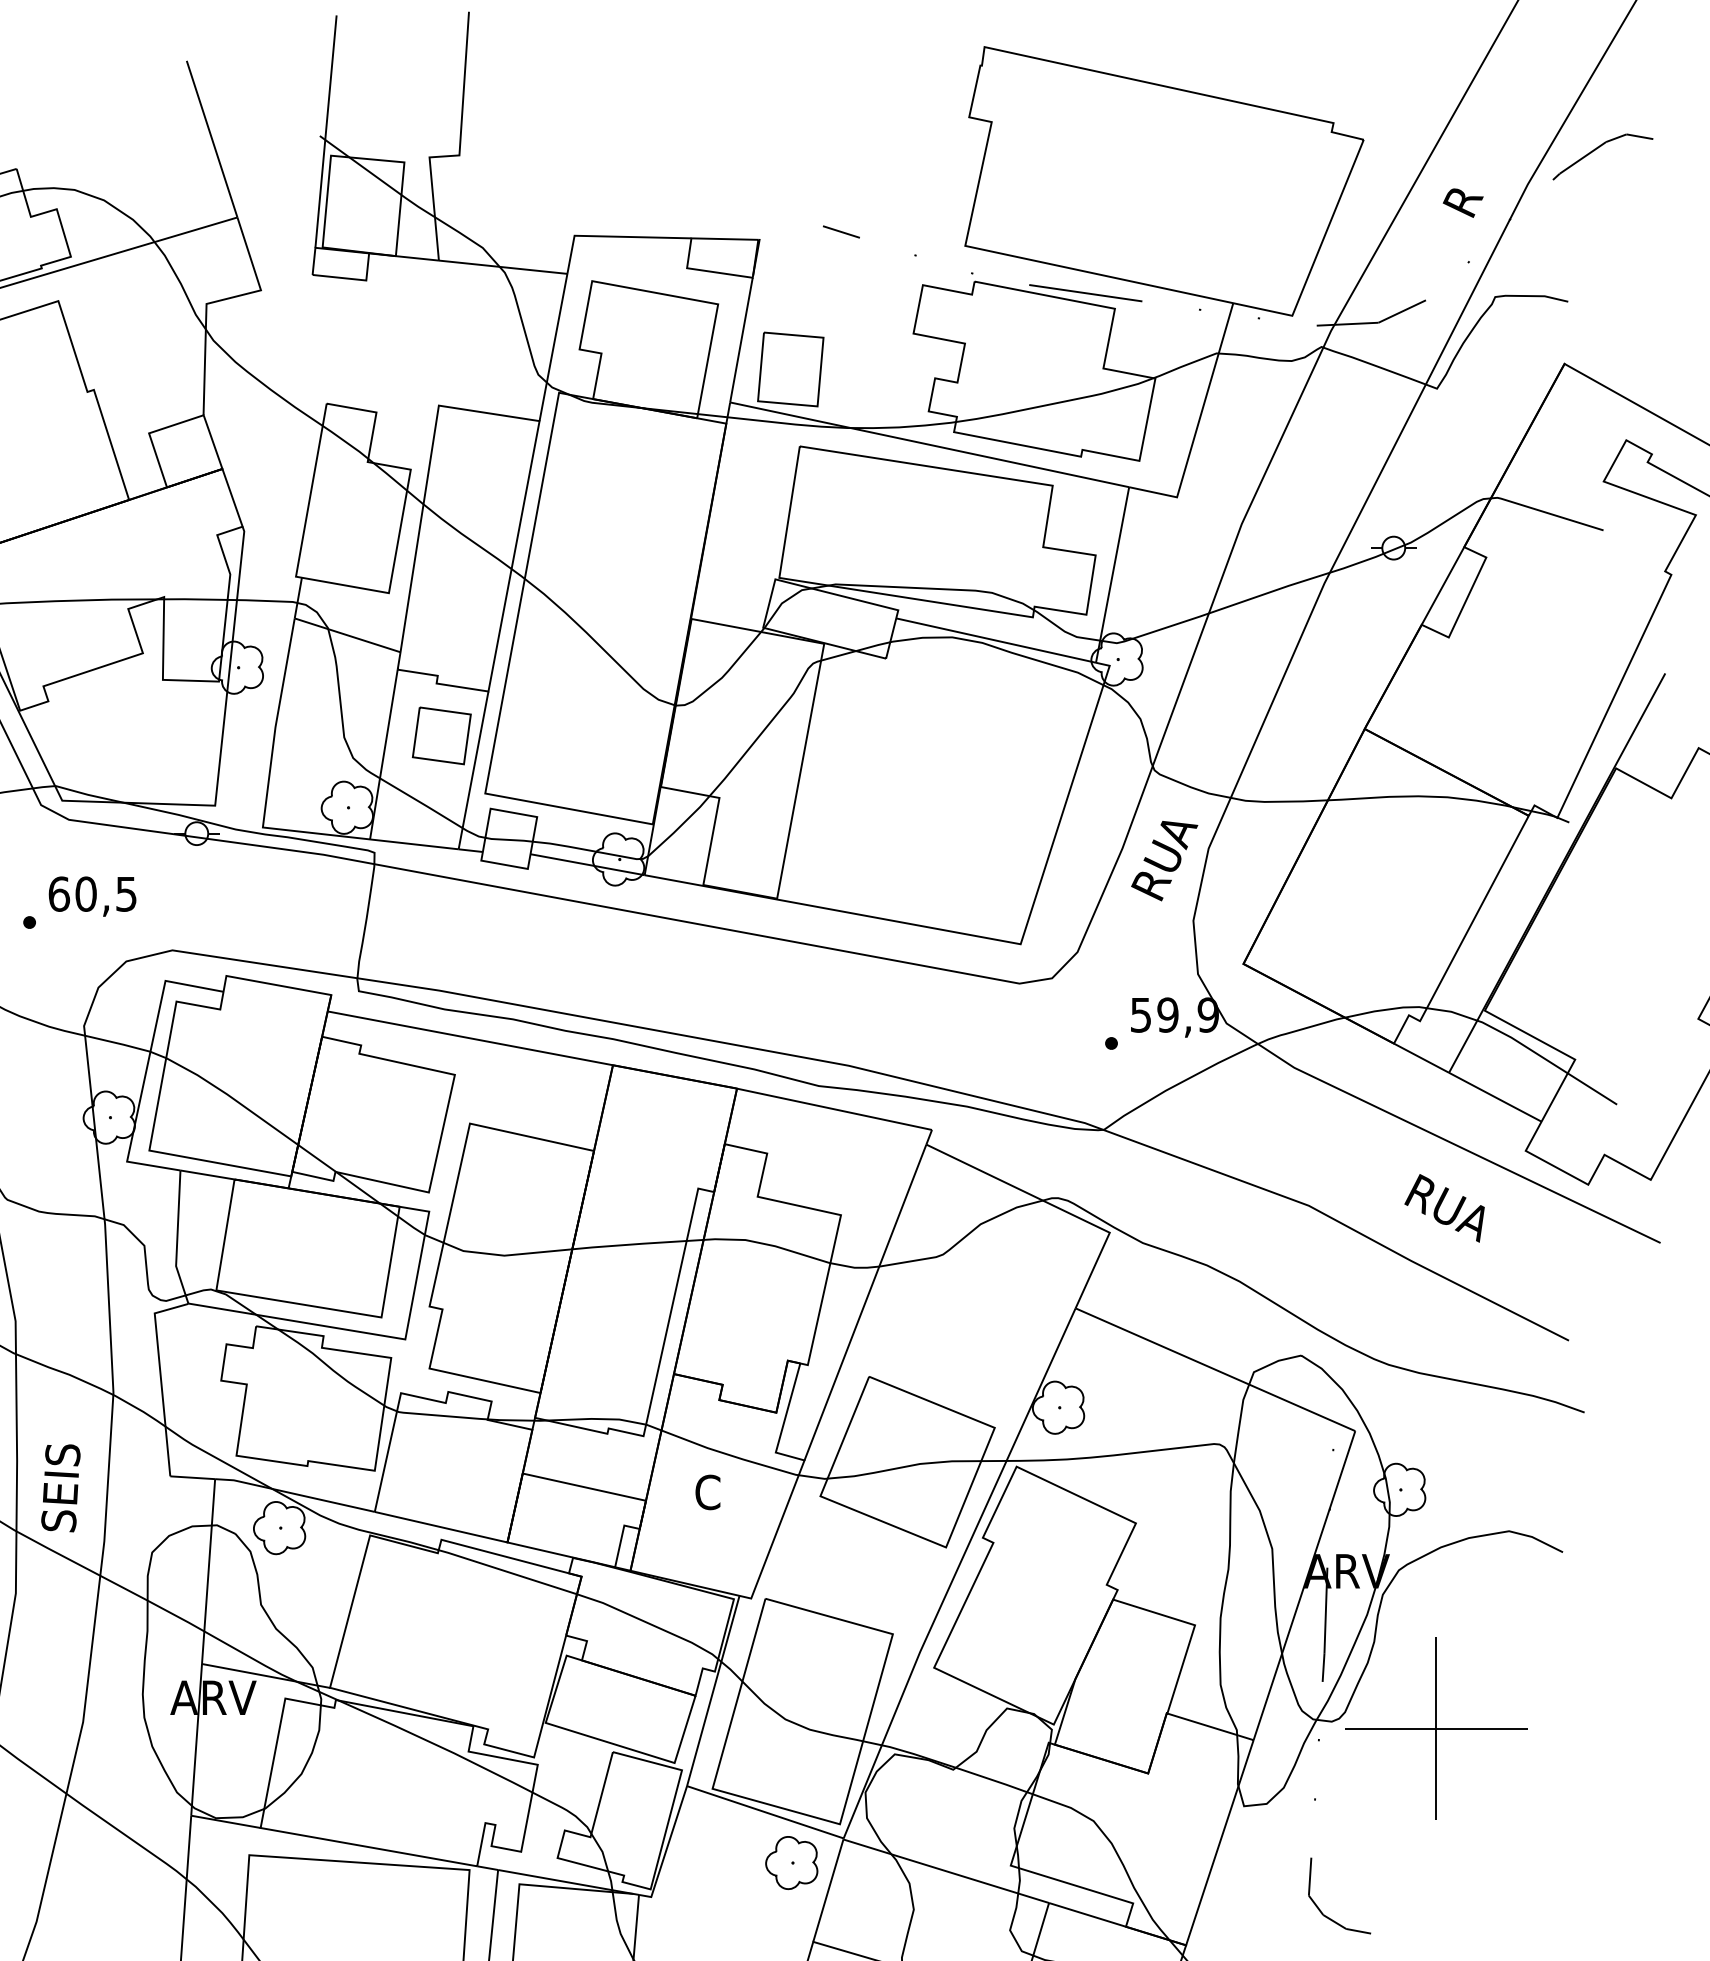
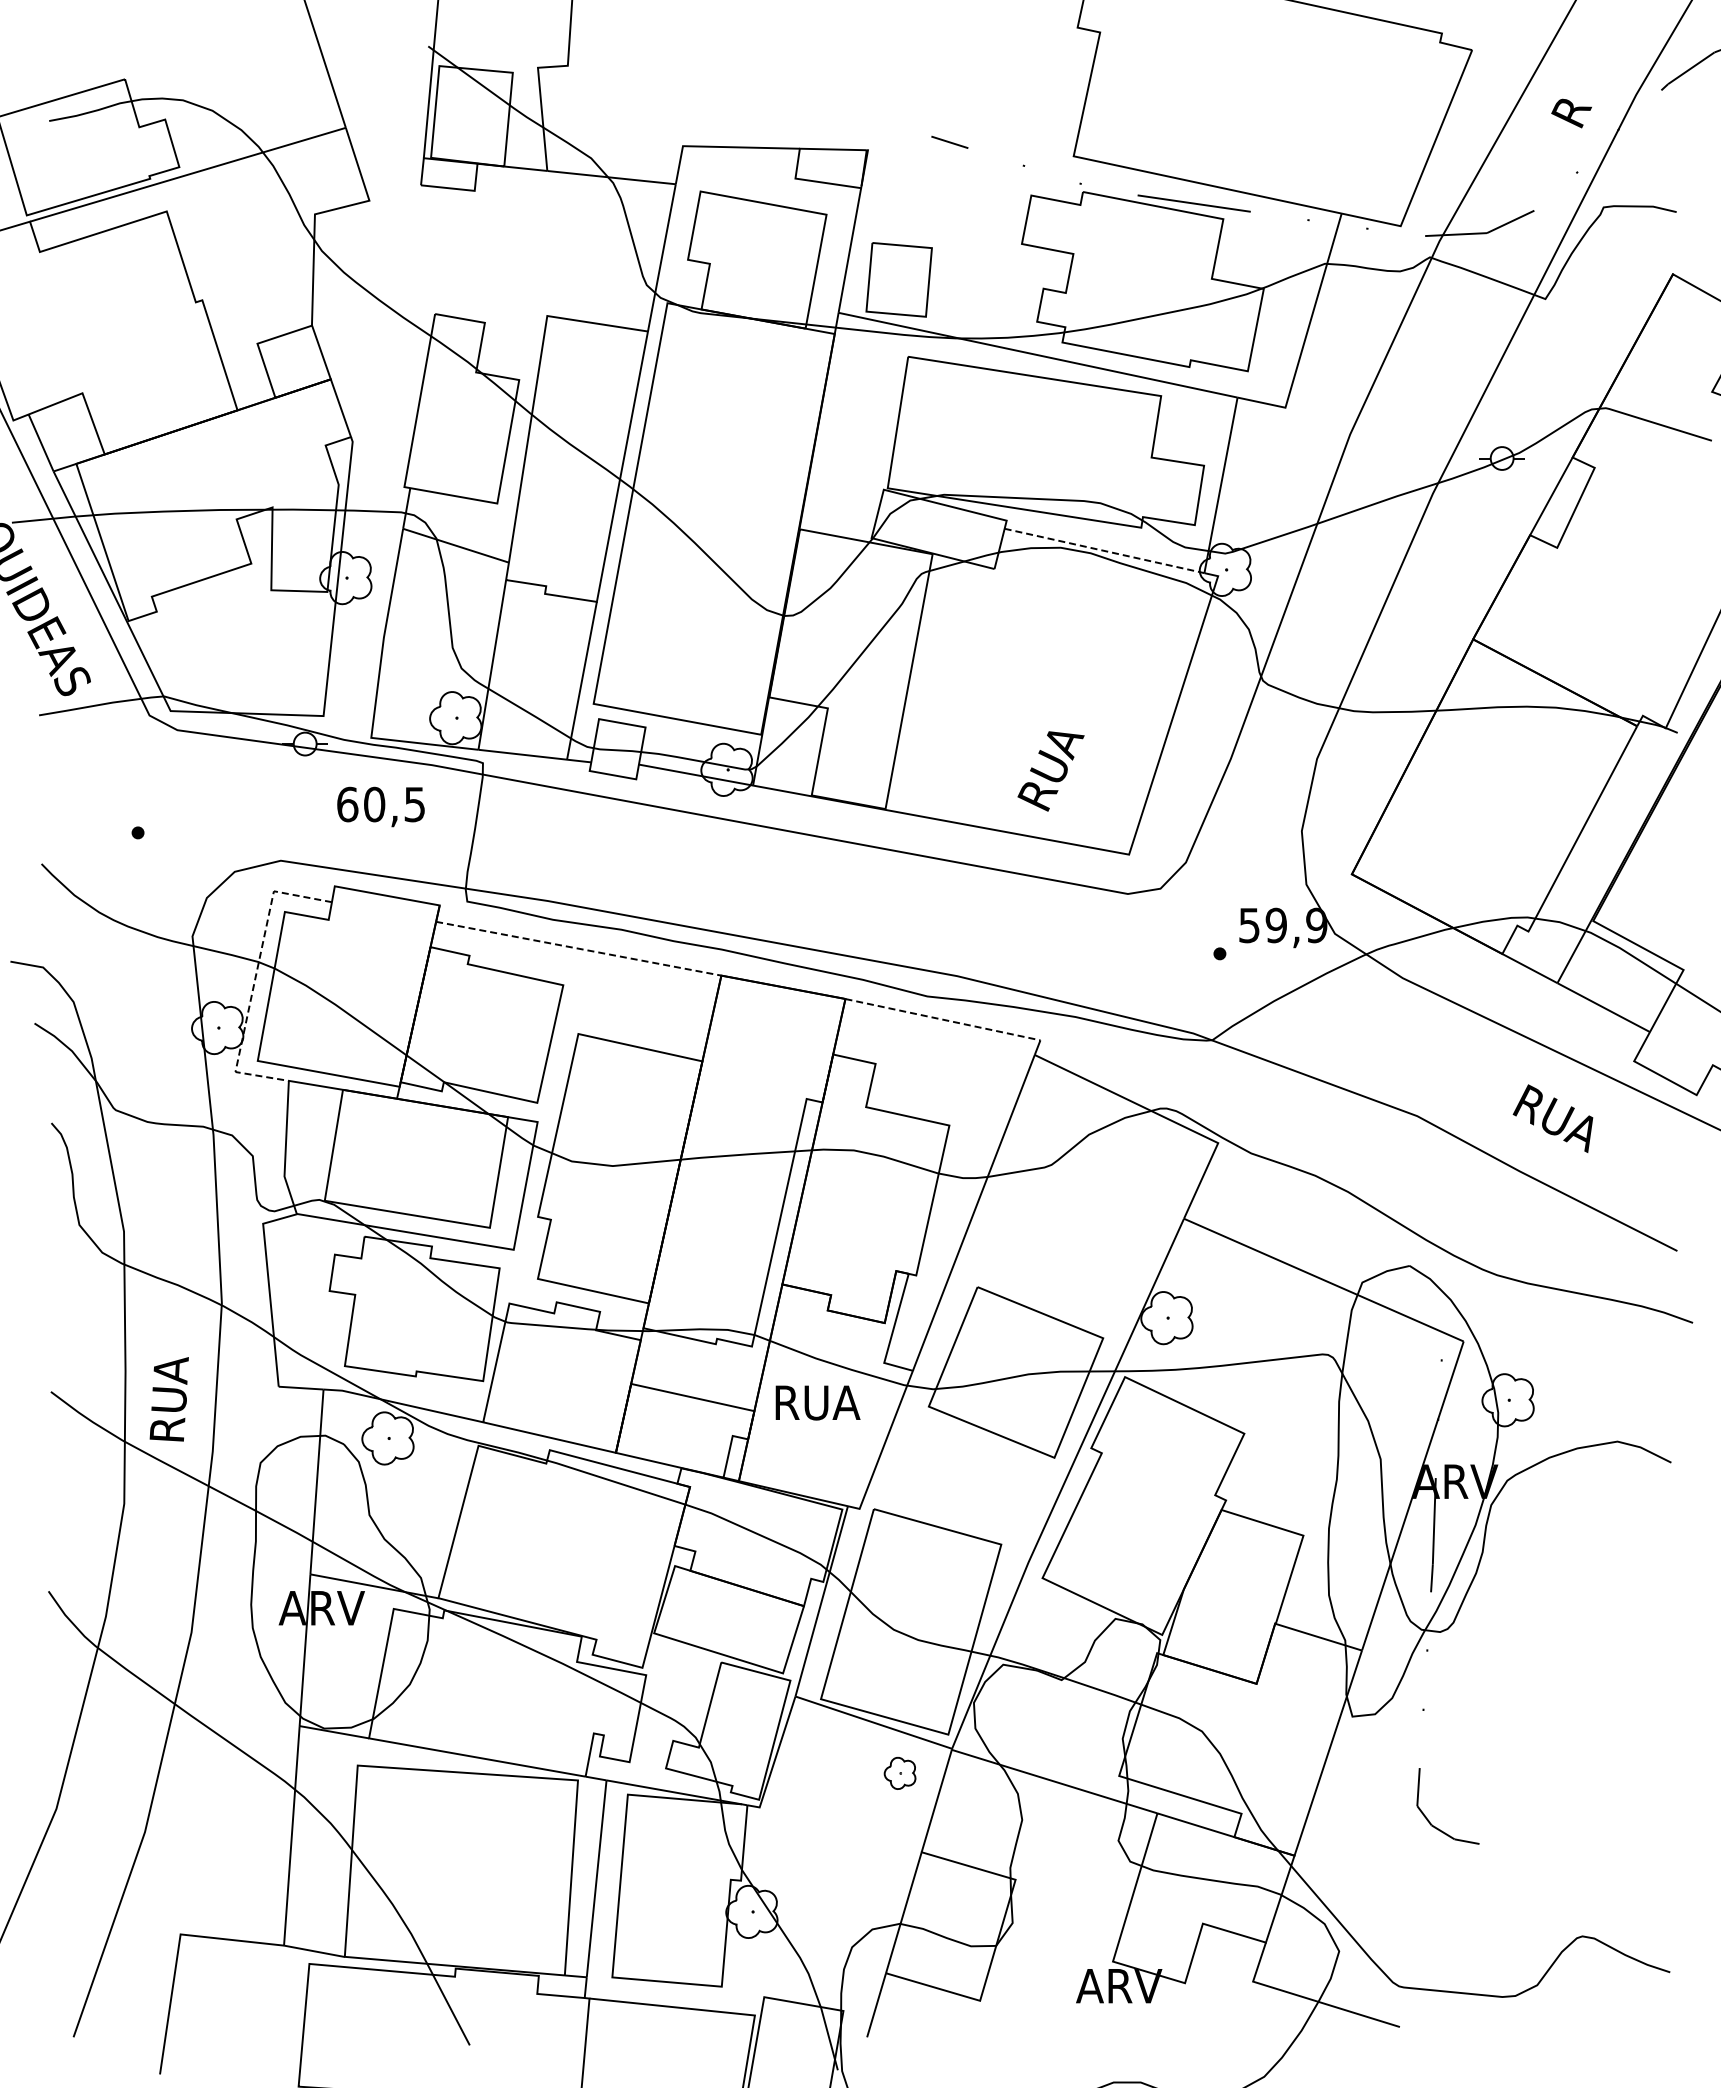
line: (997, 641) -> (1105, 551), solid -> dashed
part: (442, 736) -> (550, 646), removed
text: (1164, 861) -> (1050, 771), moved
text: (92, 896) -> (380, 806), moved
line: (471, 1038) -> (579, 948), solid -> dashed
line: (147, 1069) -> (255, 979), solid -> dashed
line: (834, 1109) -> (942, 1019), solid -> dashed
text: (60, 1488) -> (168, 1398), SEIS -> RUA
text: (709, 1492) -> (817, 1402), C -> RUA
part: (1436, 1729) -> (1544, 1639), removed
part: (791, 1863) -> (899, 1773), size x0.6

